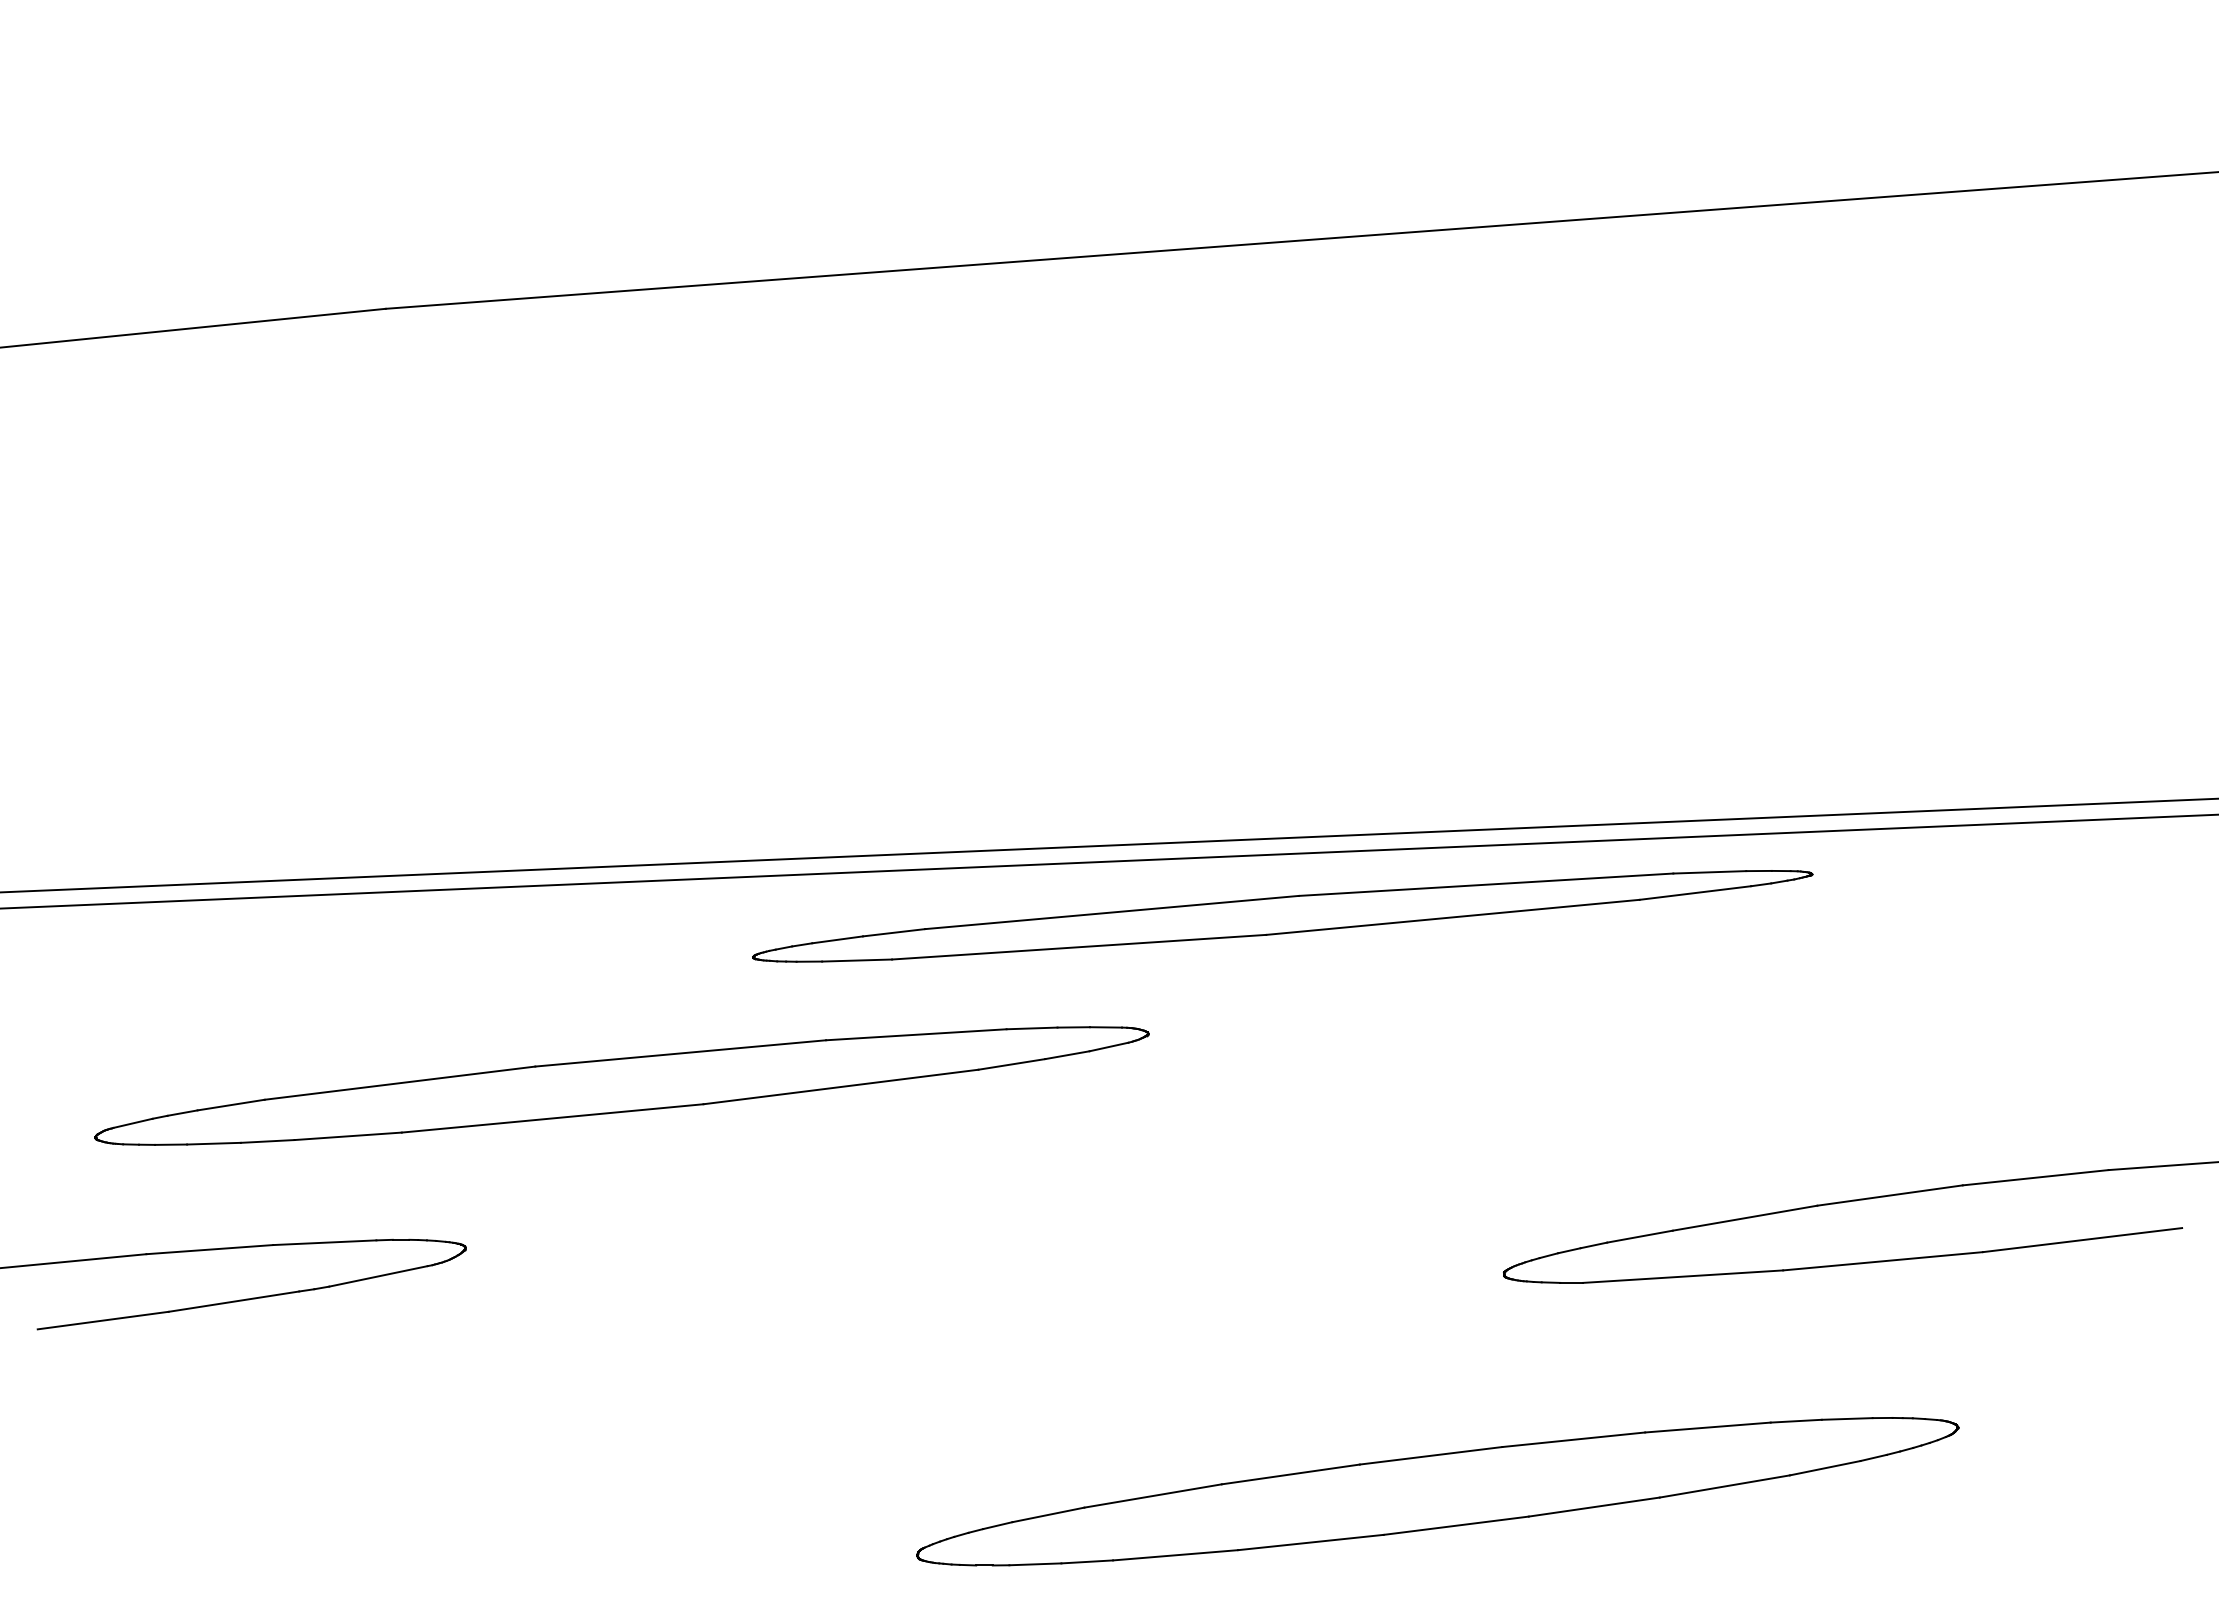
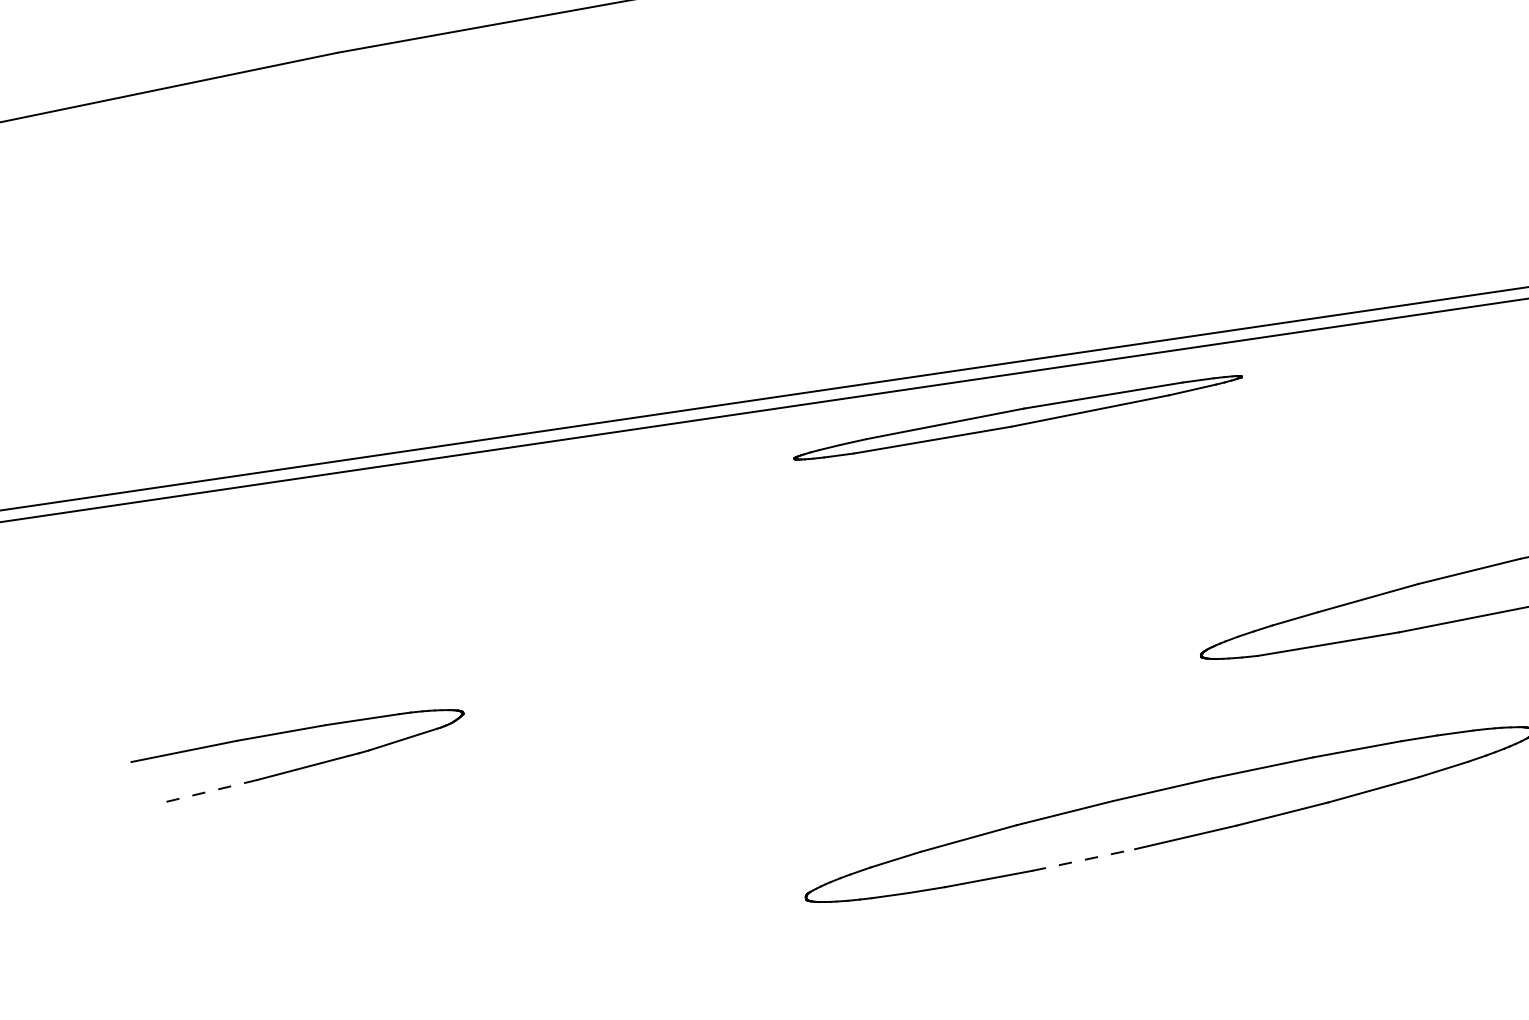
part: (1282, 916) -> (1017, 418), size x0.6
part: (621, 1085) -> (561, 586), removed
line: (102, 1320) -> (210, 791), solid -> dashed
line: (1311, 1542) -> (1084, 859), solid -> dashed

